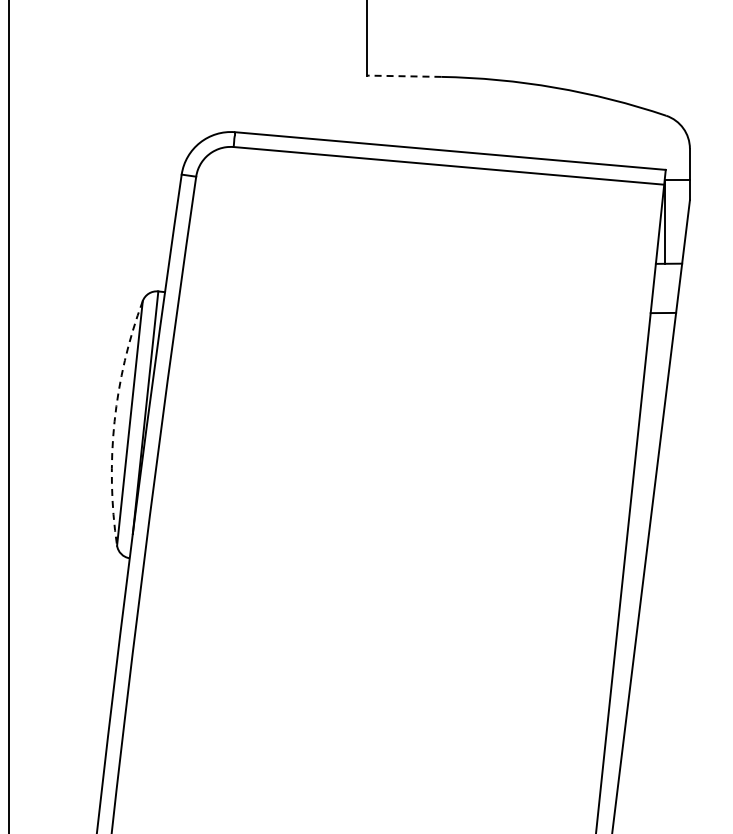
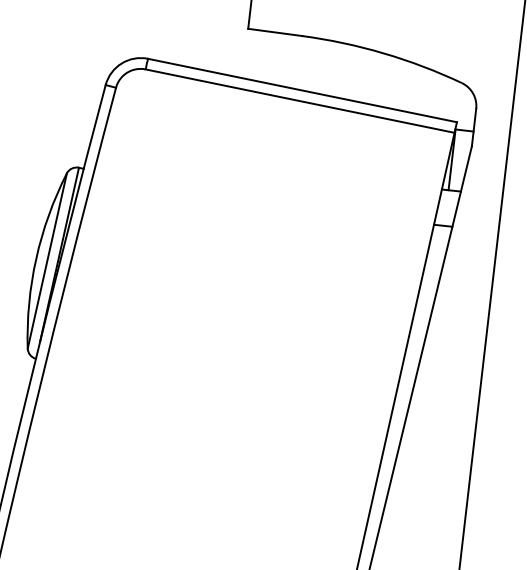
line: (403, 76) -> (274, 32), dashed -> solid
arc: (114, 421) -> (36, 258), dashed -> solid

